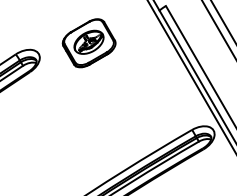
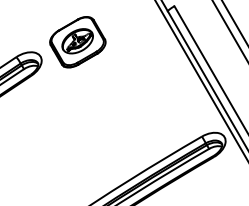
part: (88, 43) -> (77, 42), moved

